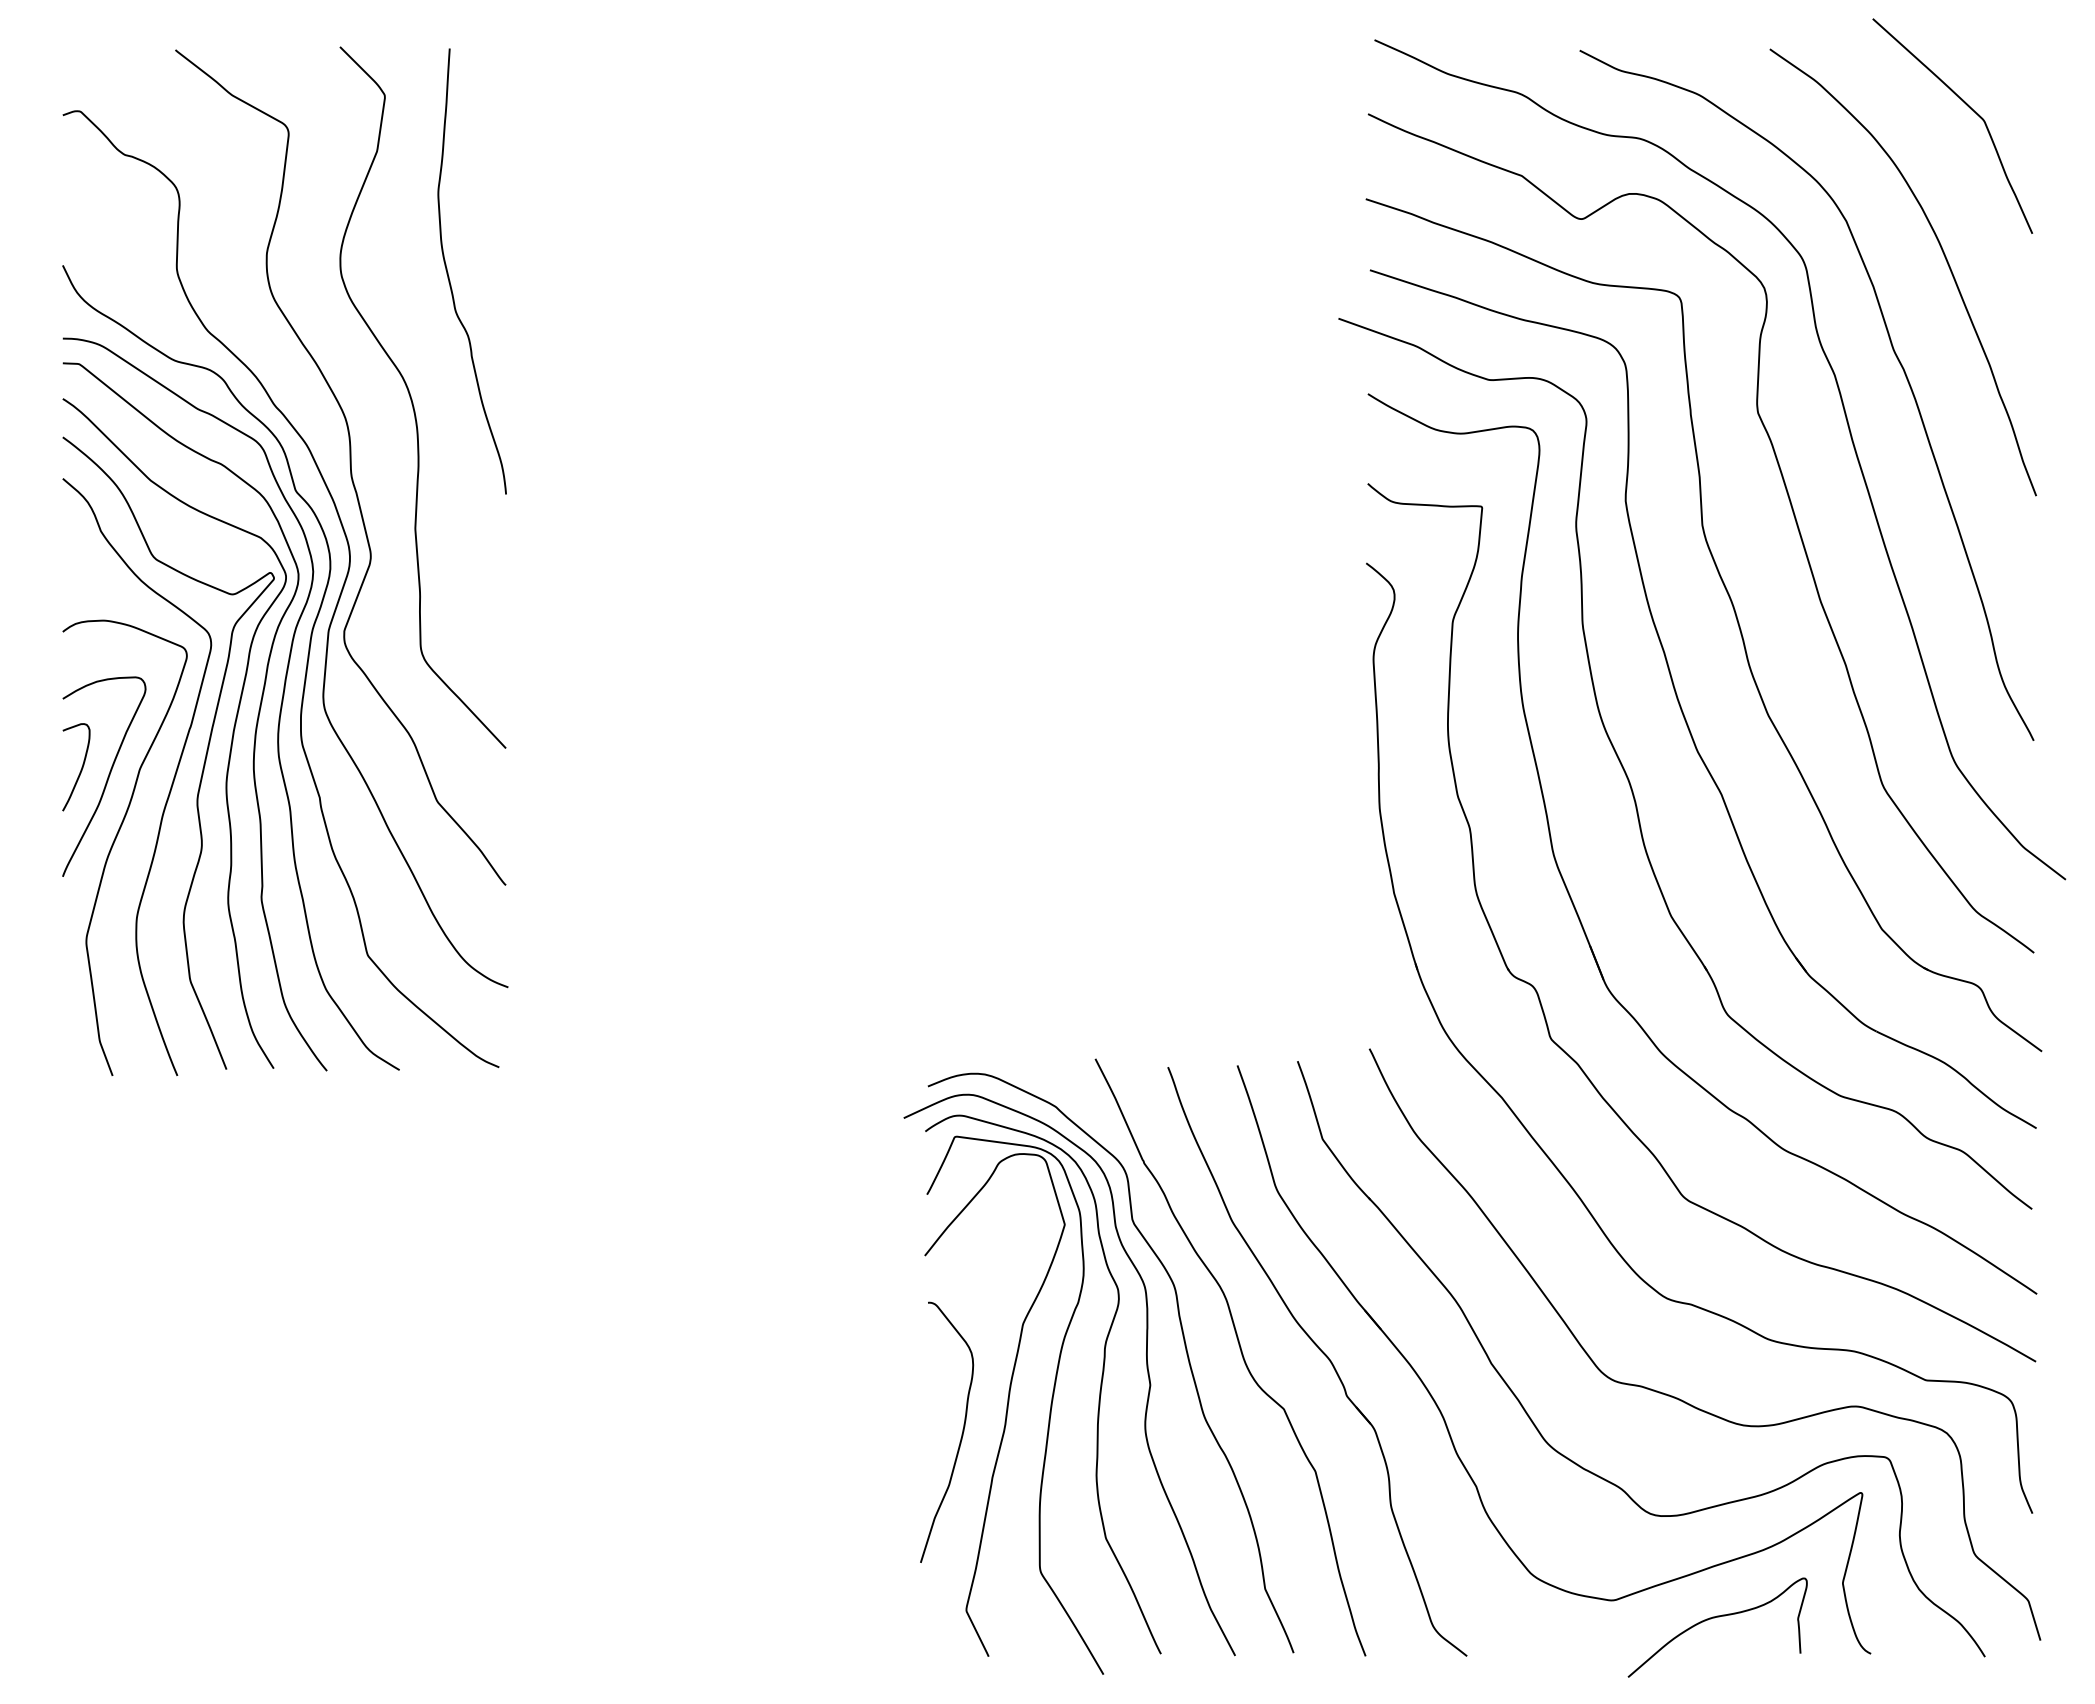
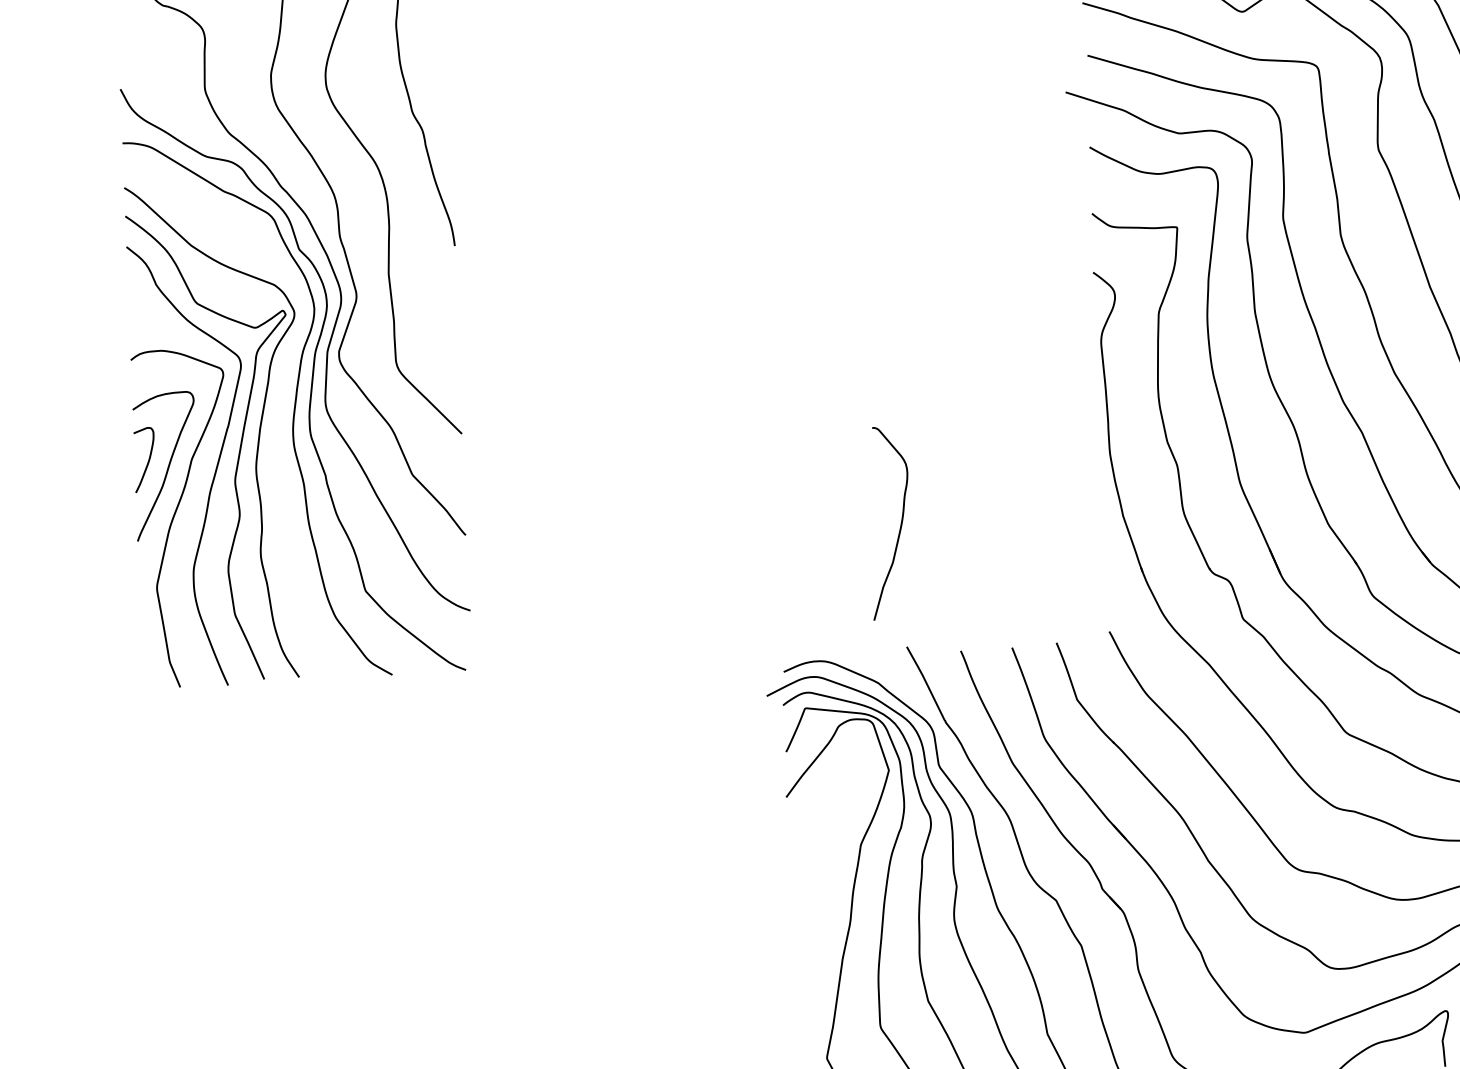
curve: (255, 726) -> (276, 424), removed
curve: (961, 1433) -> (900, 523), moved

